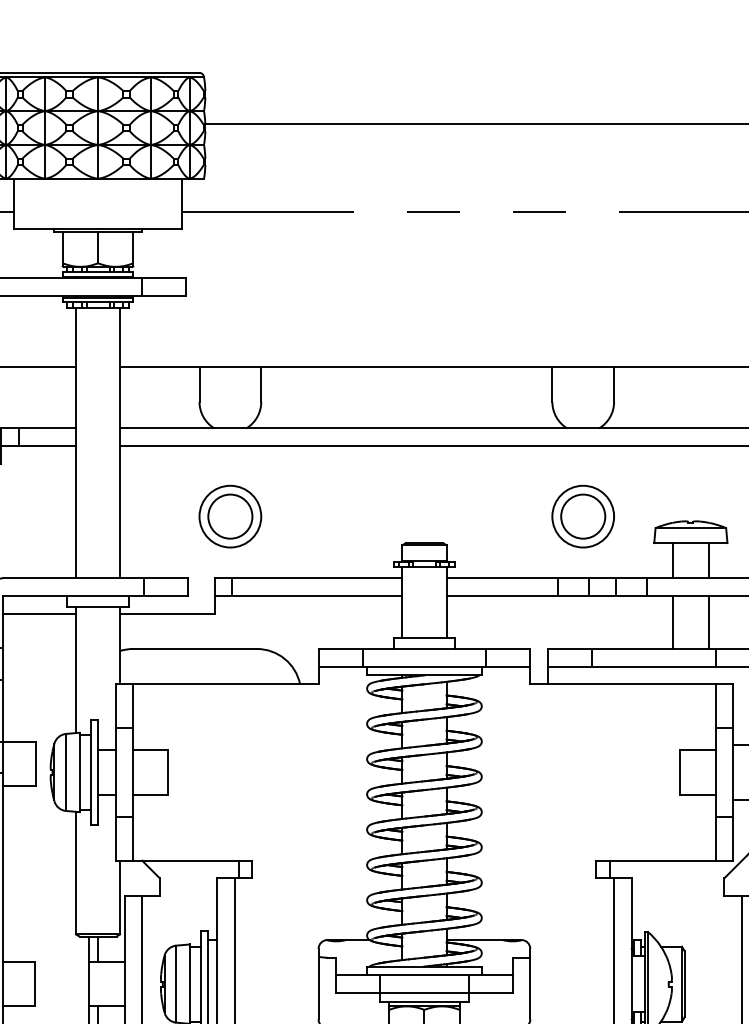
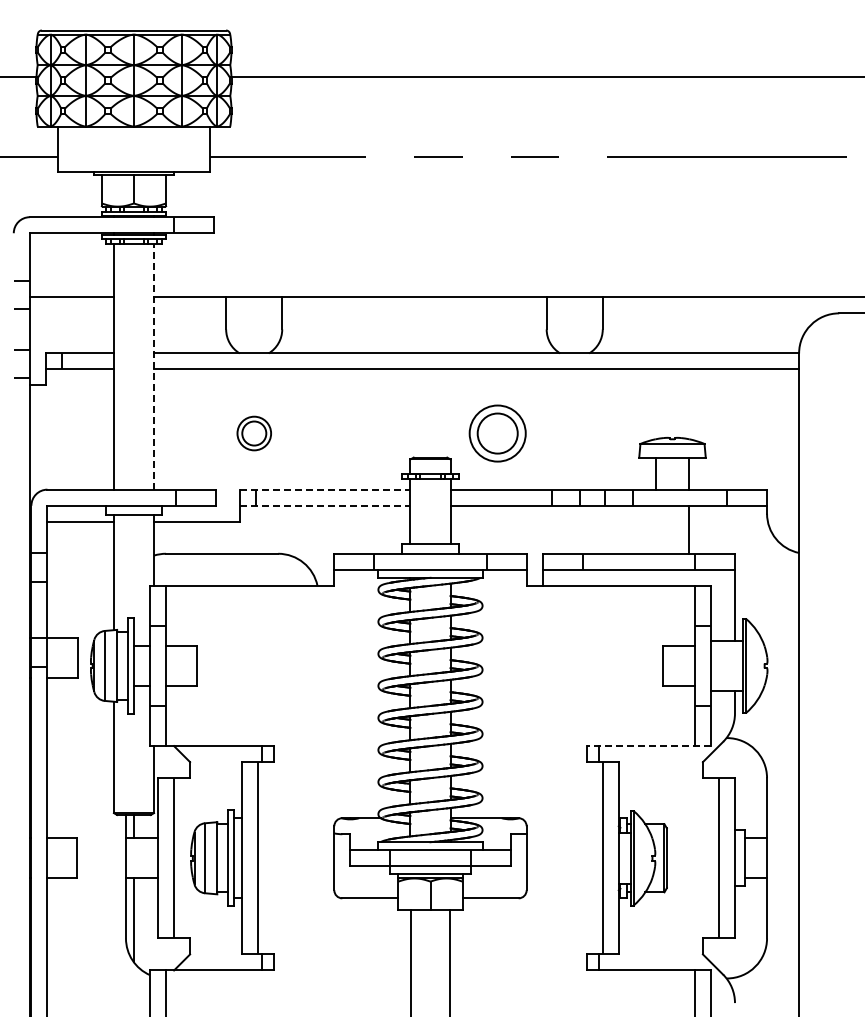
line: (120, 442) -> (154, 366), solid -> dashed
part: (230, 516) -> (254, 433), size x0.6
part: (582, 516) -> (497, 433), moved
line: (308, 578) -> (325, 489), solid -> dashed
line: (308, 595) -> (325, 505), solid -> dashed
line: (673, 622) -> (656, 529), removed
line: (664, 861) -> (648, 746), solid -> dashed

